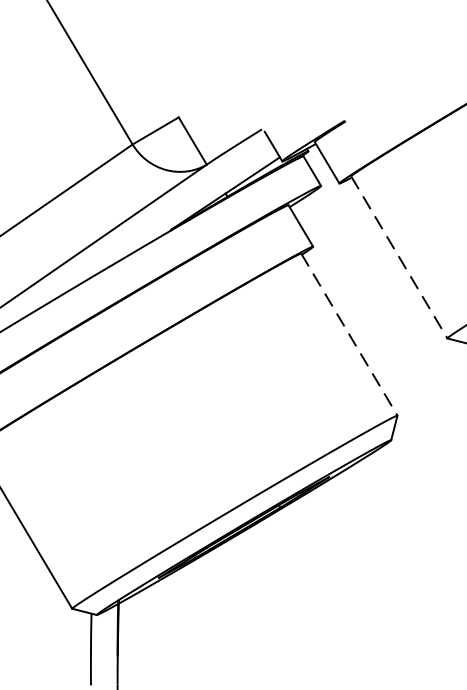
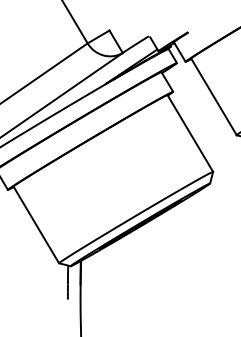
line: (398, 256) -> (213, 96), dashed -> solid
line: (349, 334) -> (190, 133), dashed -> solid

